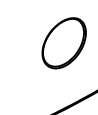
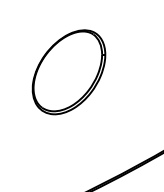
part: (63, 43) -> (67, 72), moved

